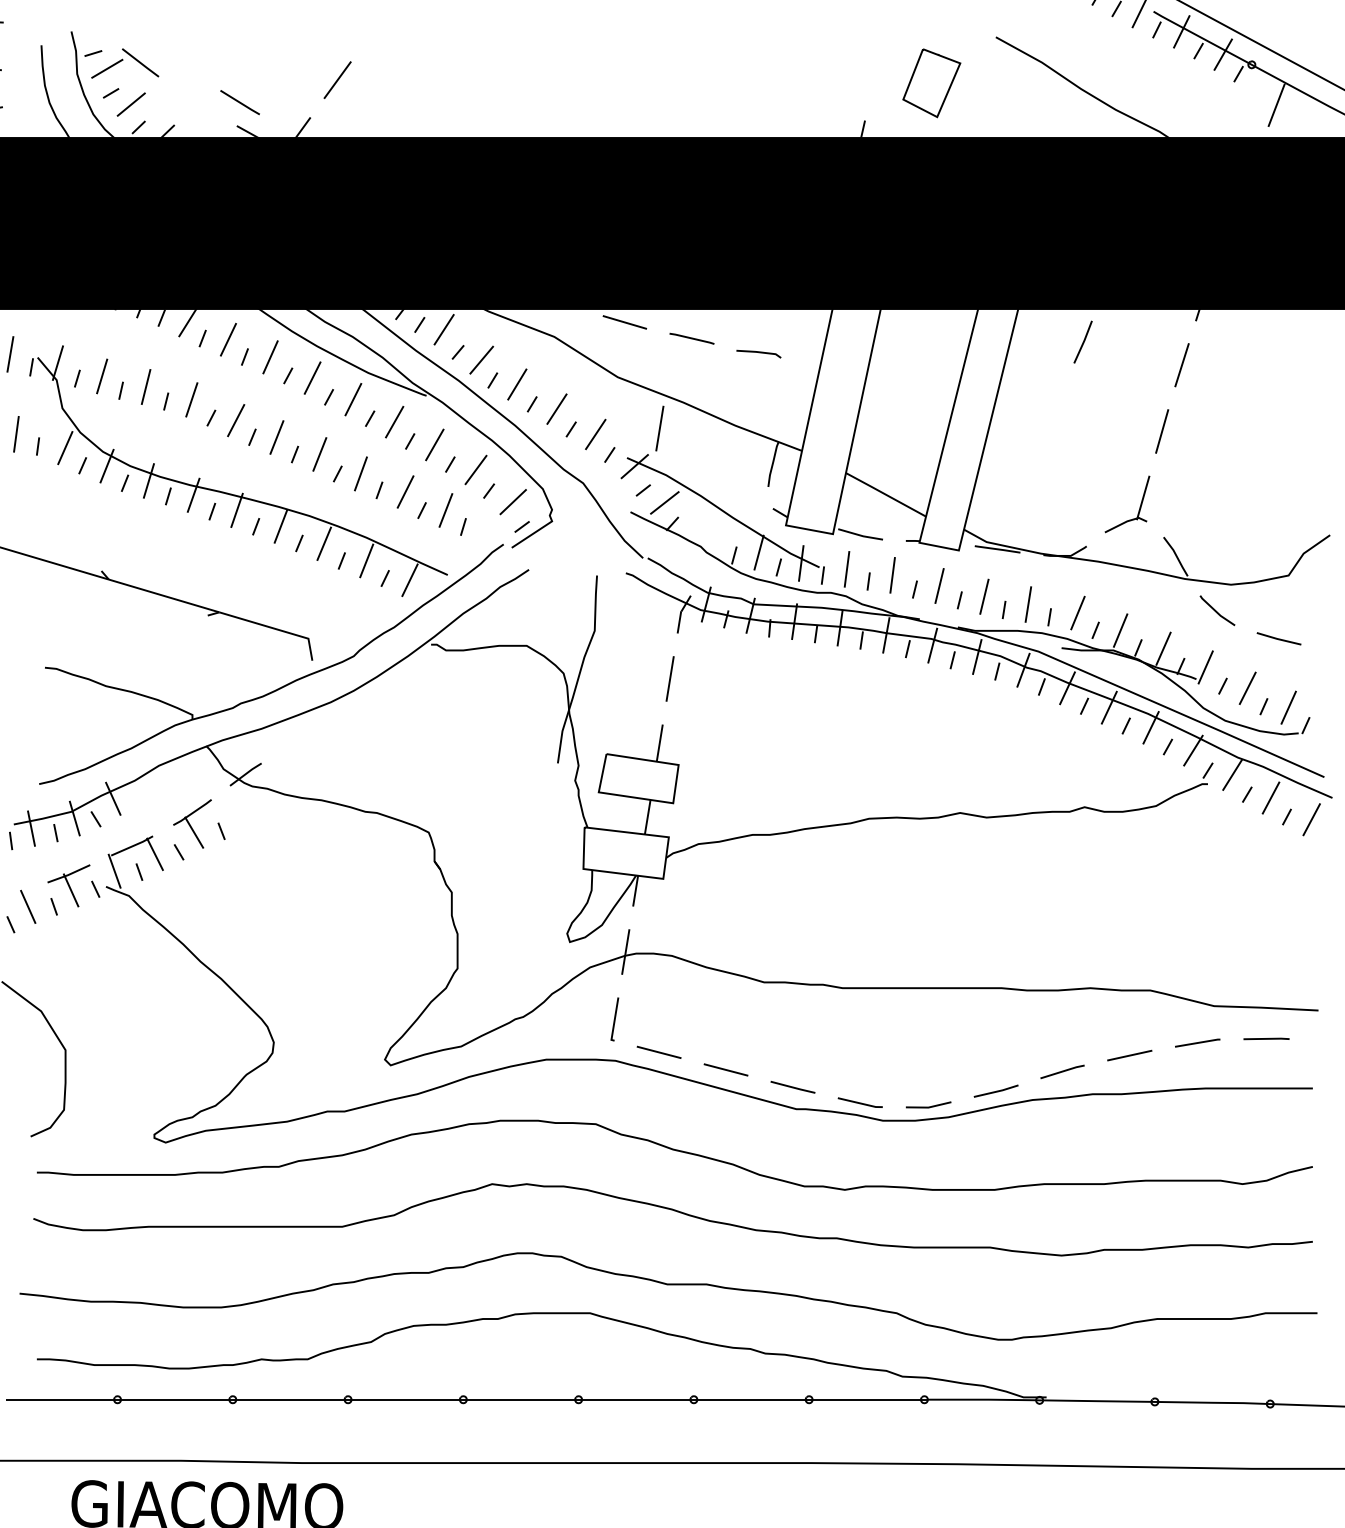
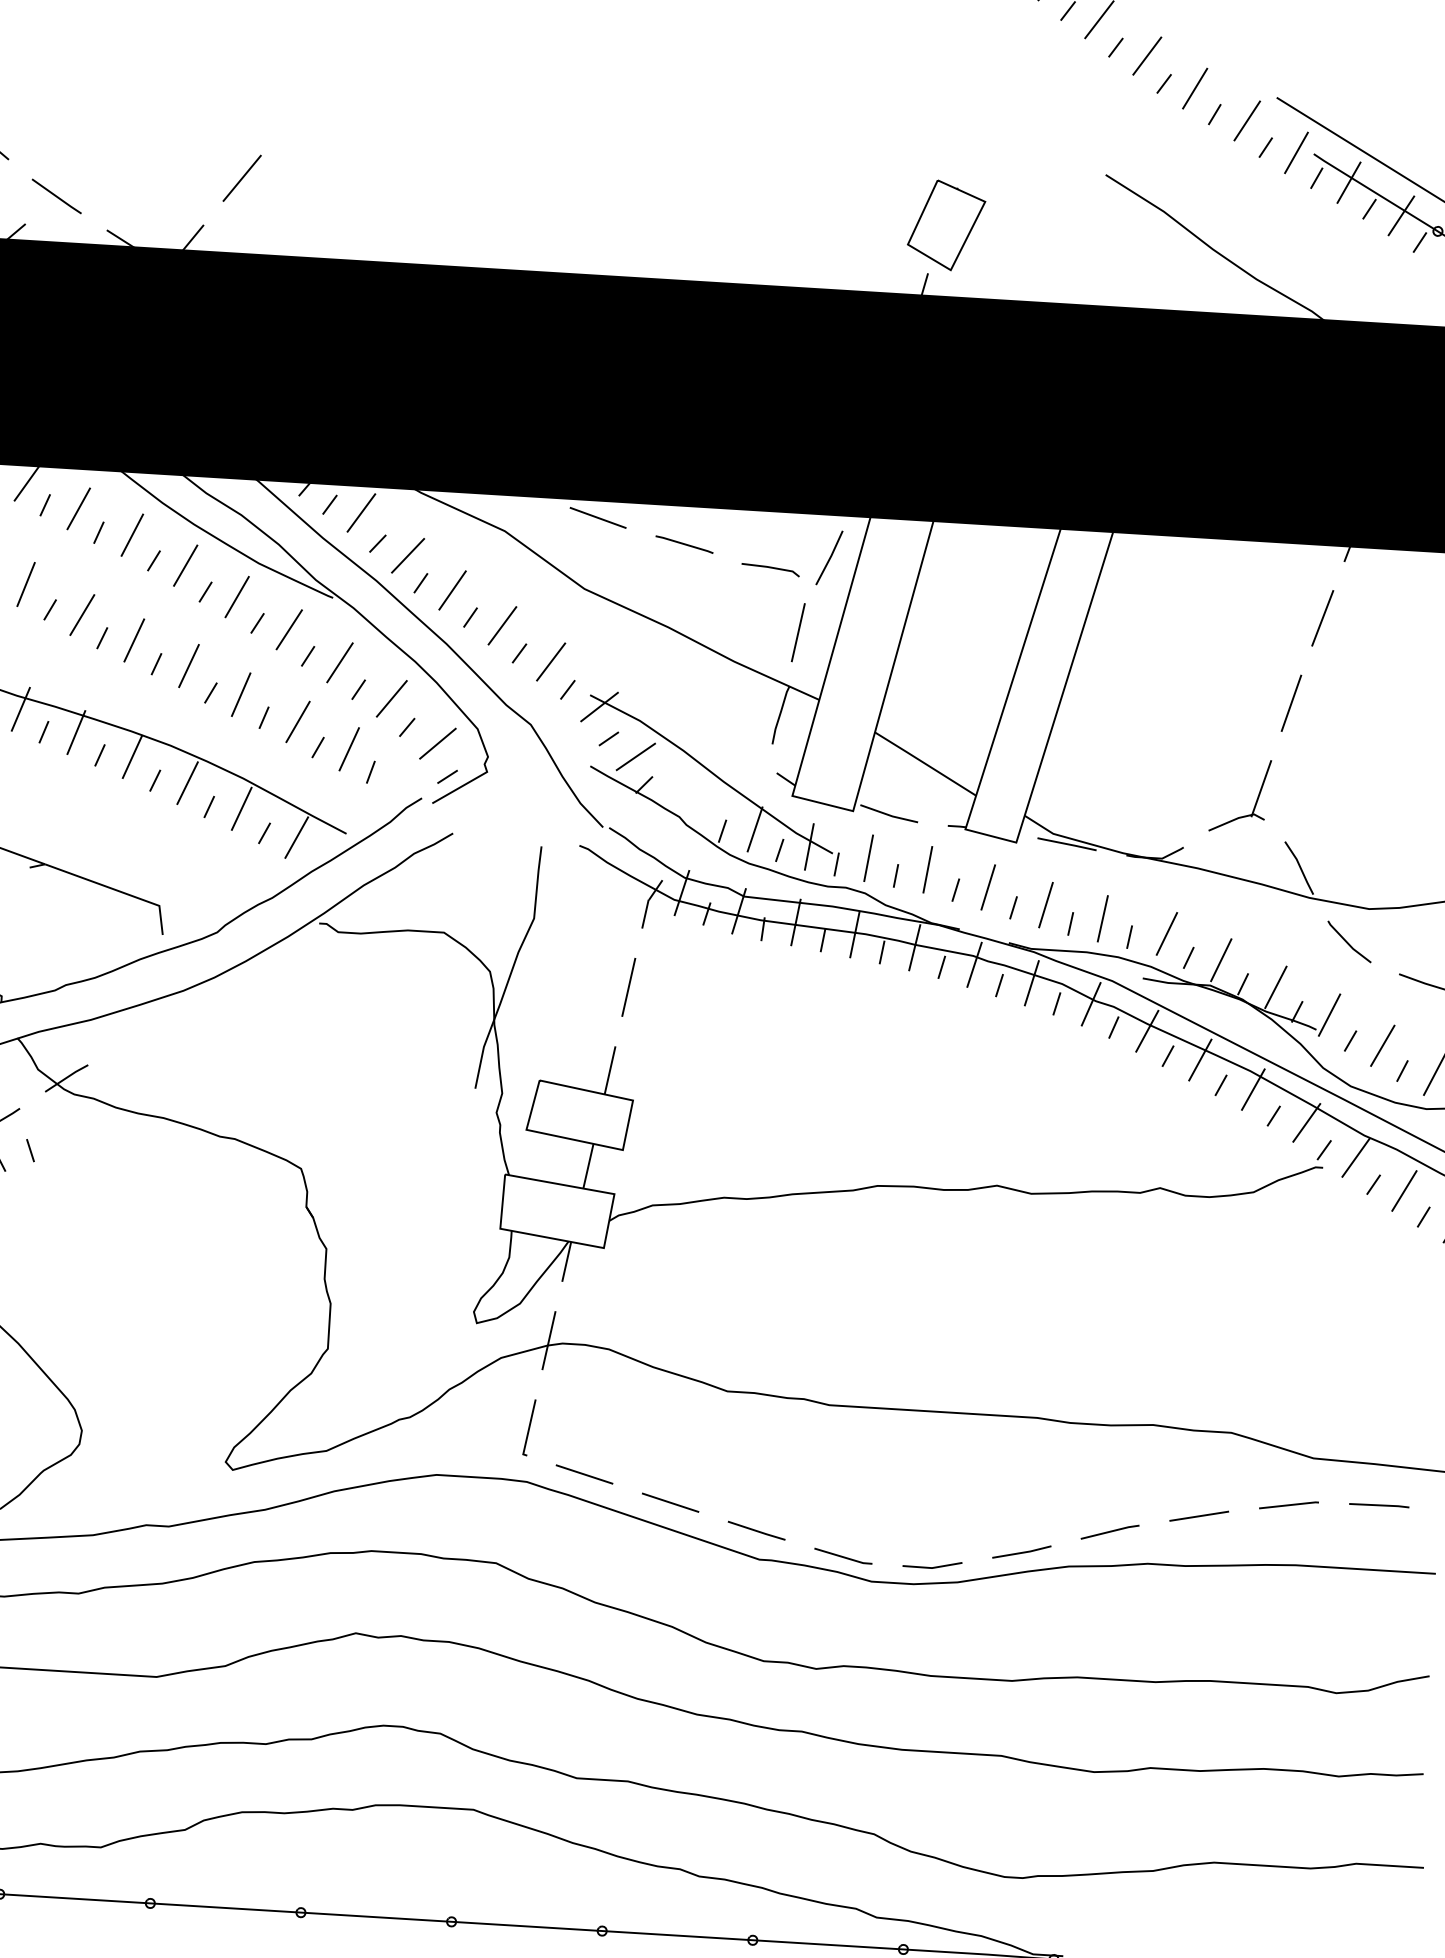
part: (931, 83) -> (946, 225), moved
line: (239, 102) -> (55, 196), moved
line: (1083, 341) -> (830, 557), moved
line: (659, 428) -> (797, 632), moved

